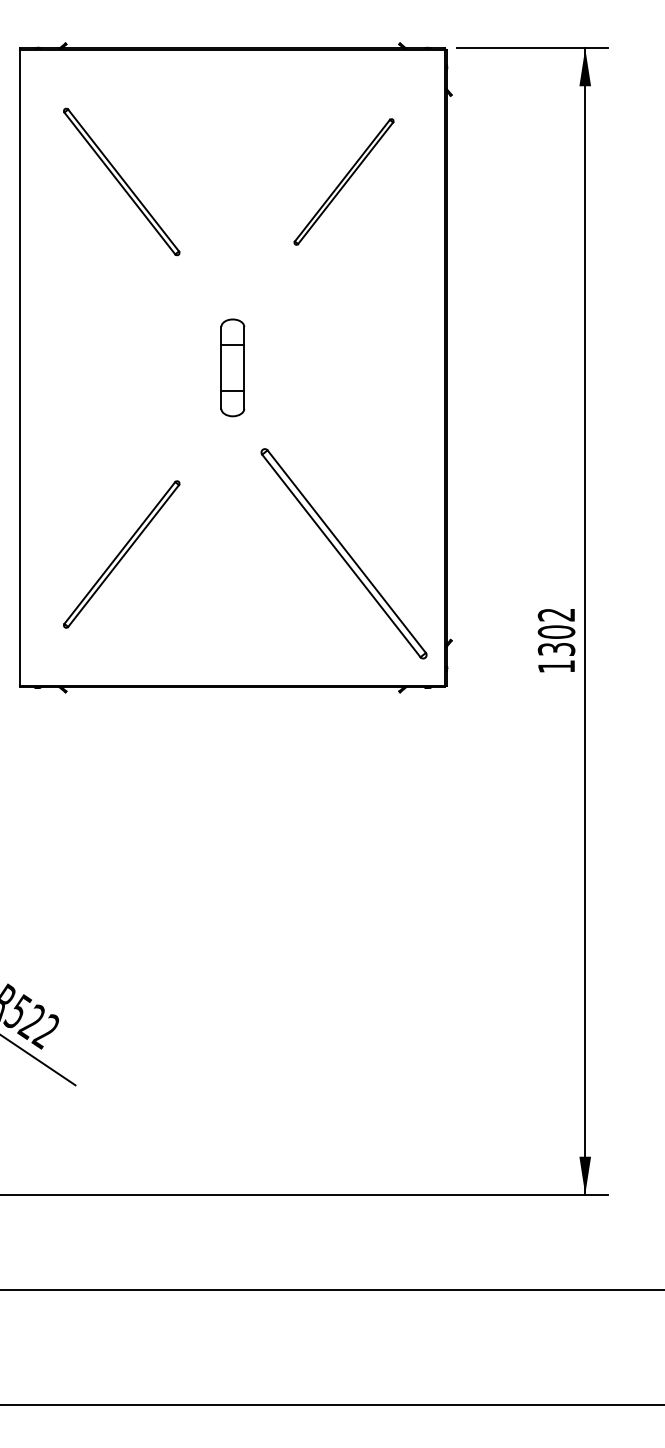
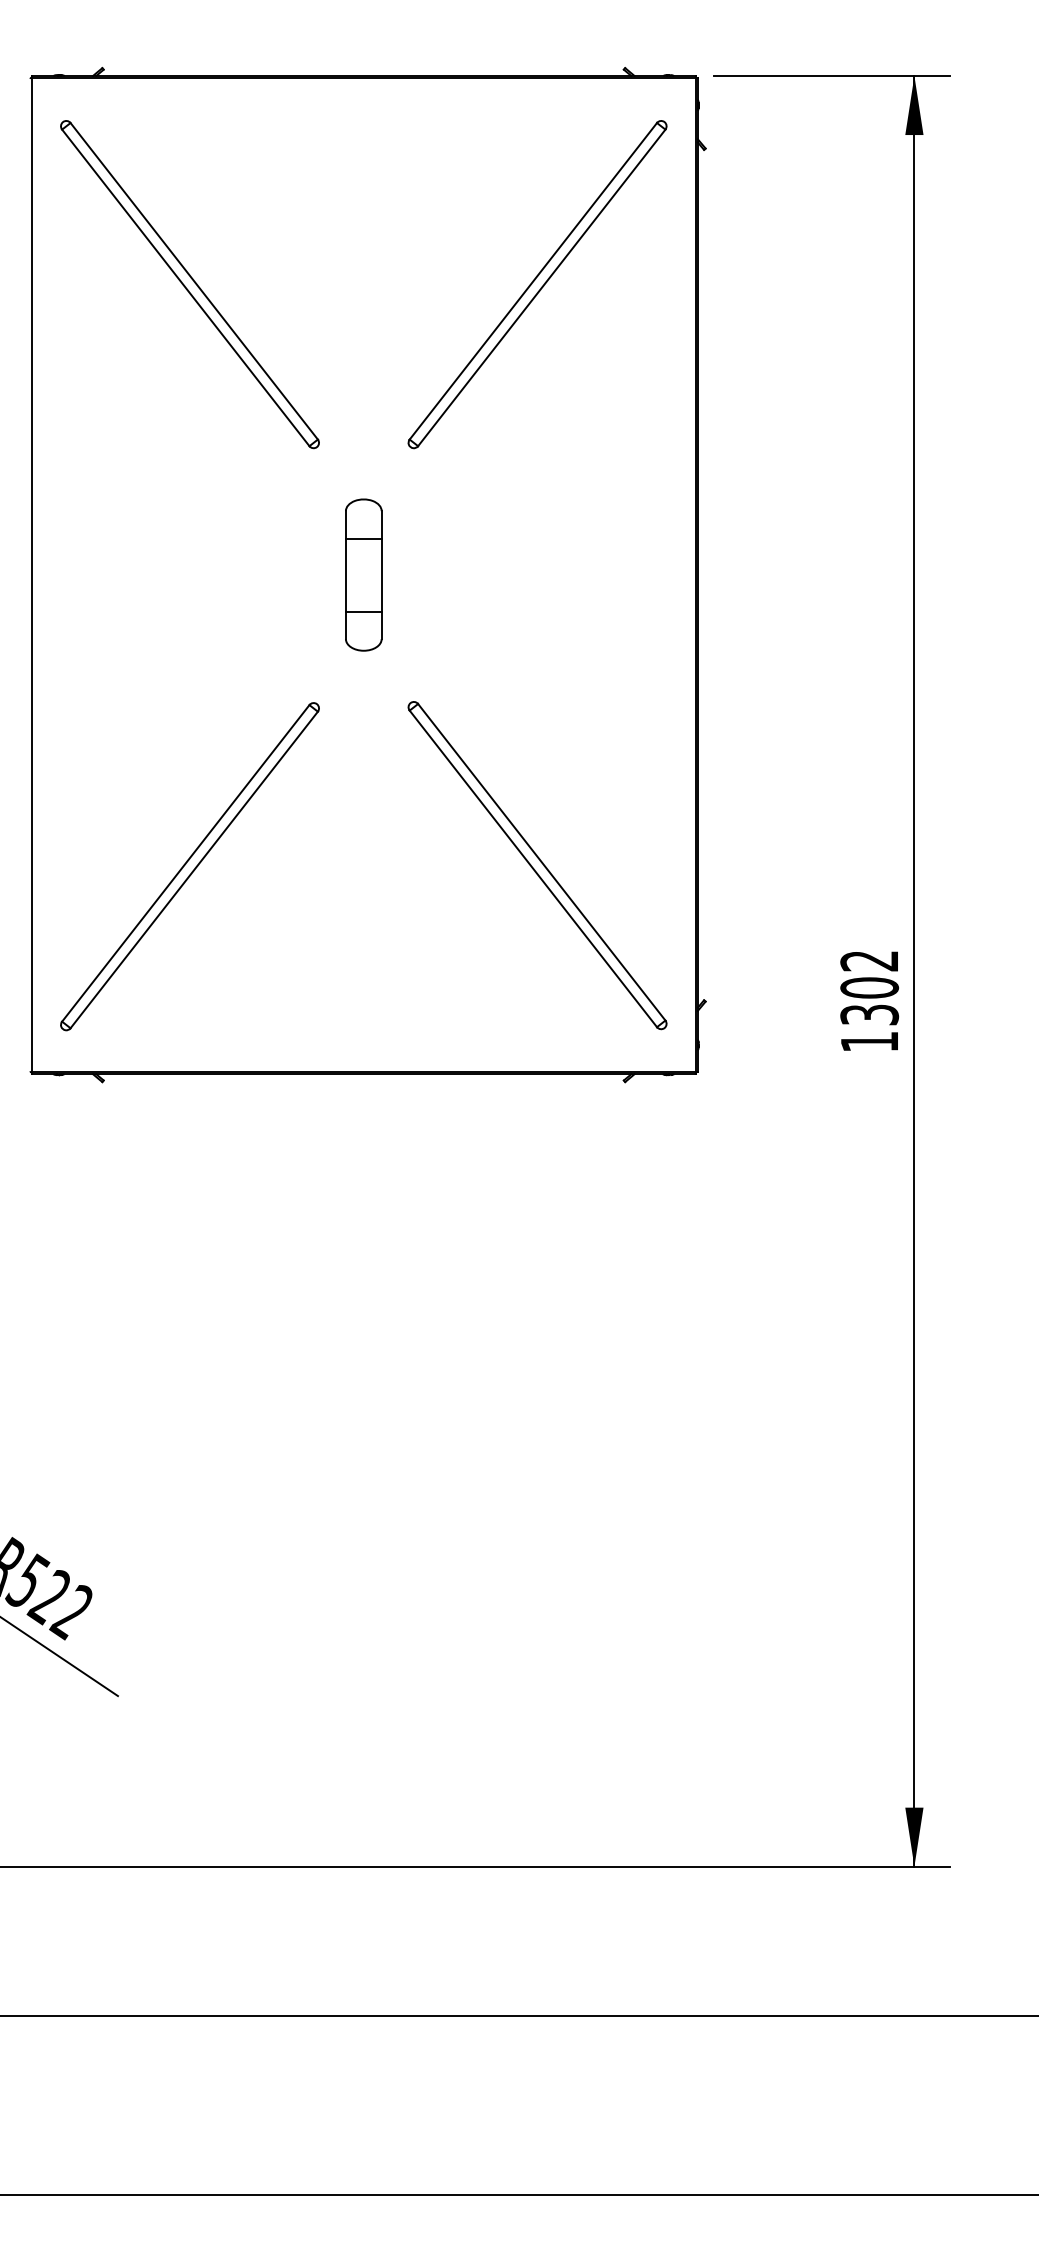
part: (121, 181) -> (189, 283), size x1.43
part: (343, 181) -> (536, 283), size x1.67
part: (121, 554) -> (189, 866), size x1.43

